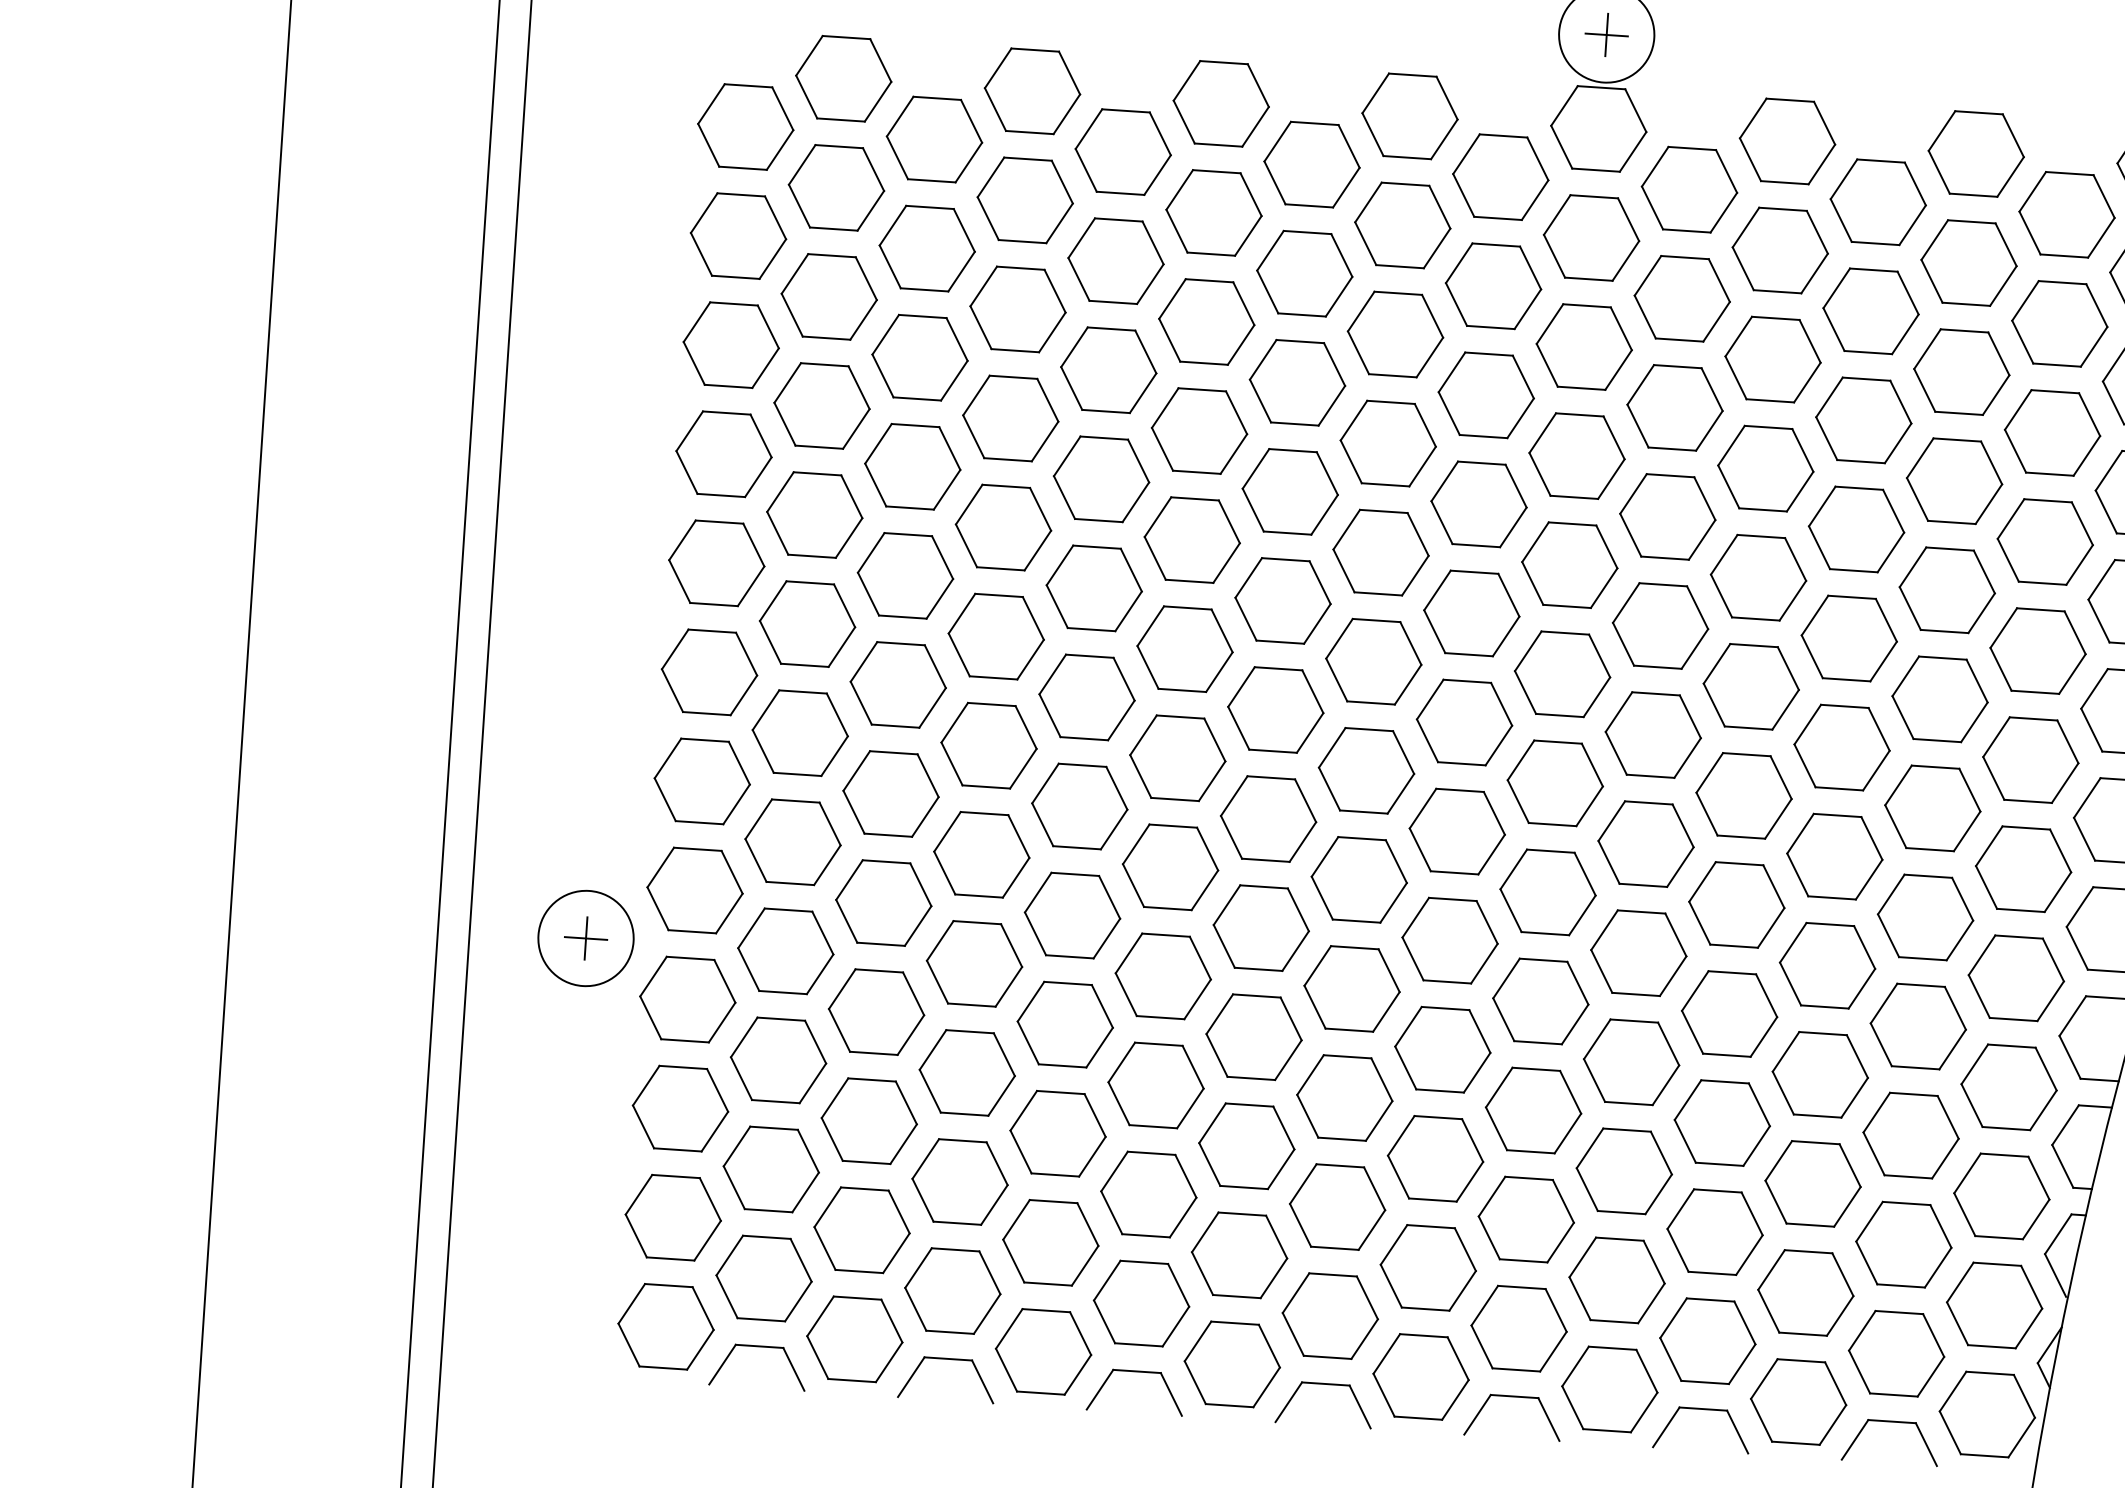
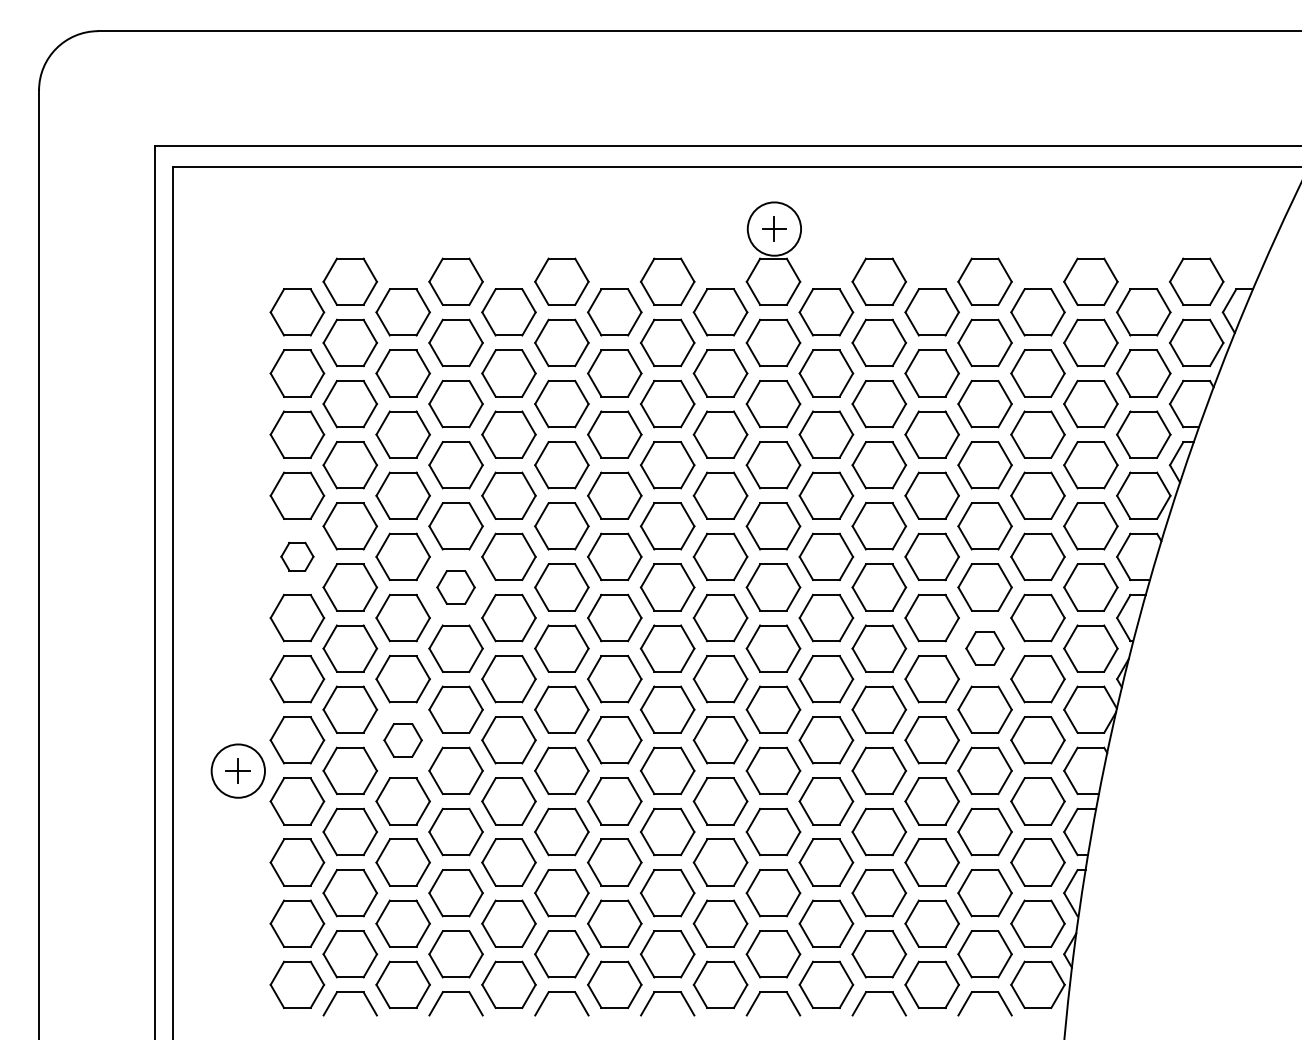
part: (717, 562) -> (297, 556), size x0.6
part: (995, 636) -> (455, 587), size x0.7
part: (1931, 808) -> (984, 648), size x0.7
part: (882, 903) -> (402, 740), size x0.7

